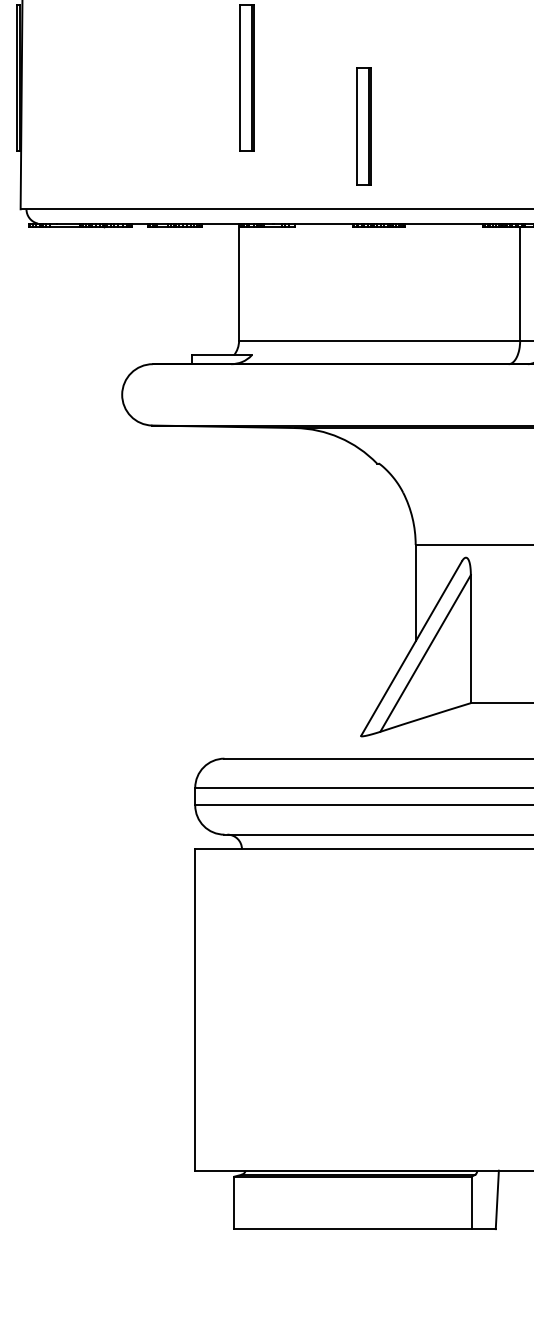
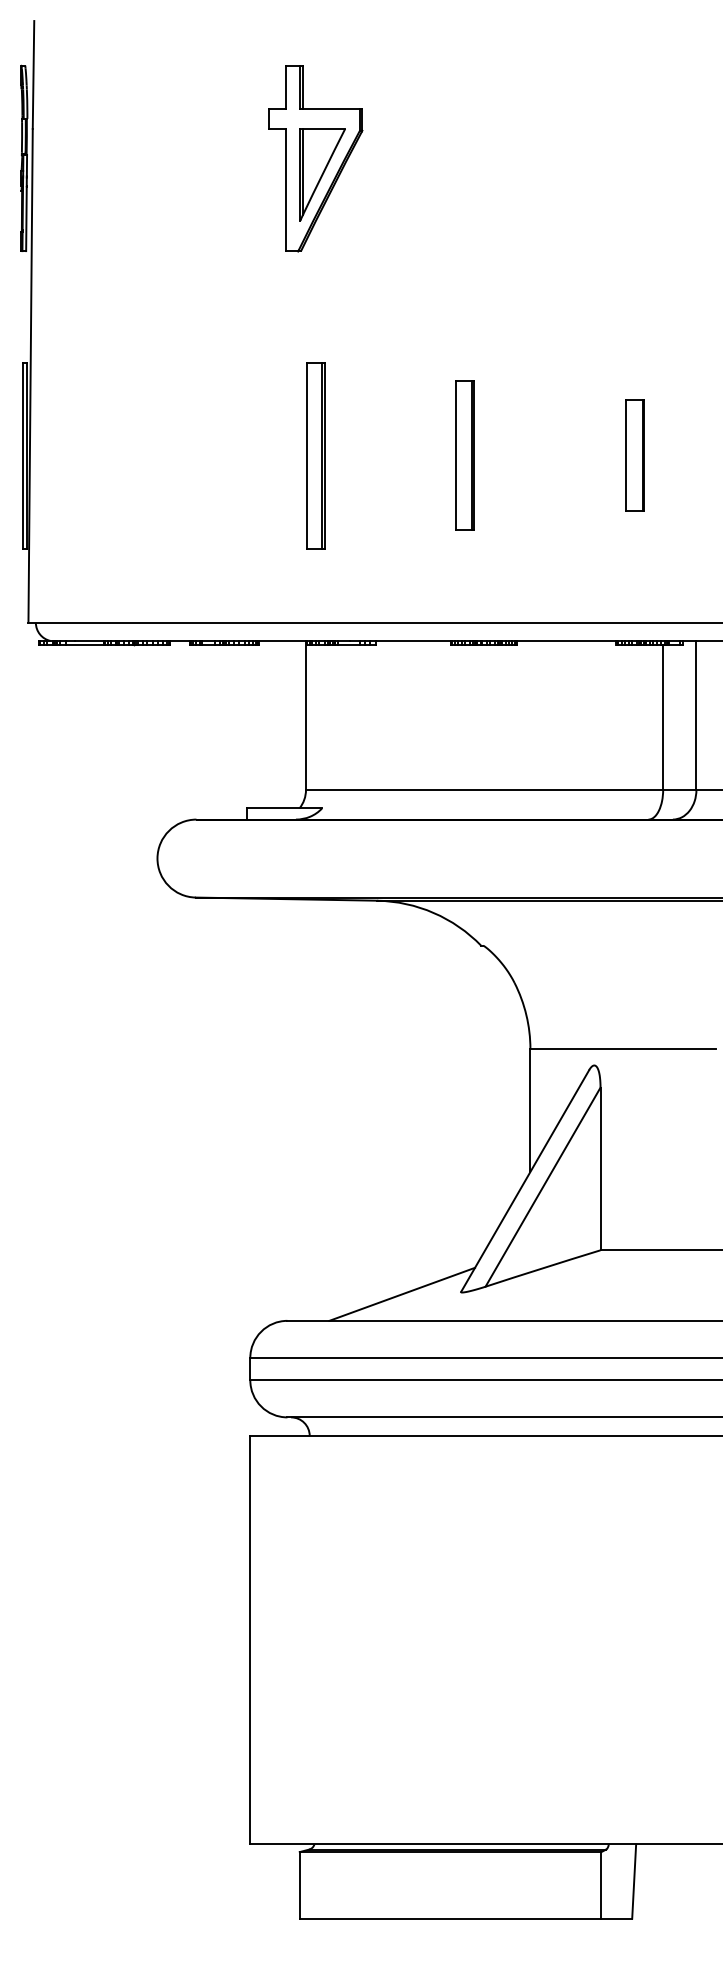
part: (497, 77) -> (634, 455), added
part: (363, 126) -> (464, 455), moved
line: (315, 737) -> (402, 1293), added

